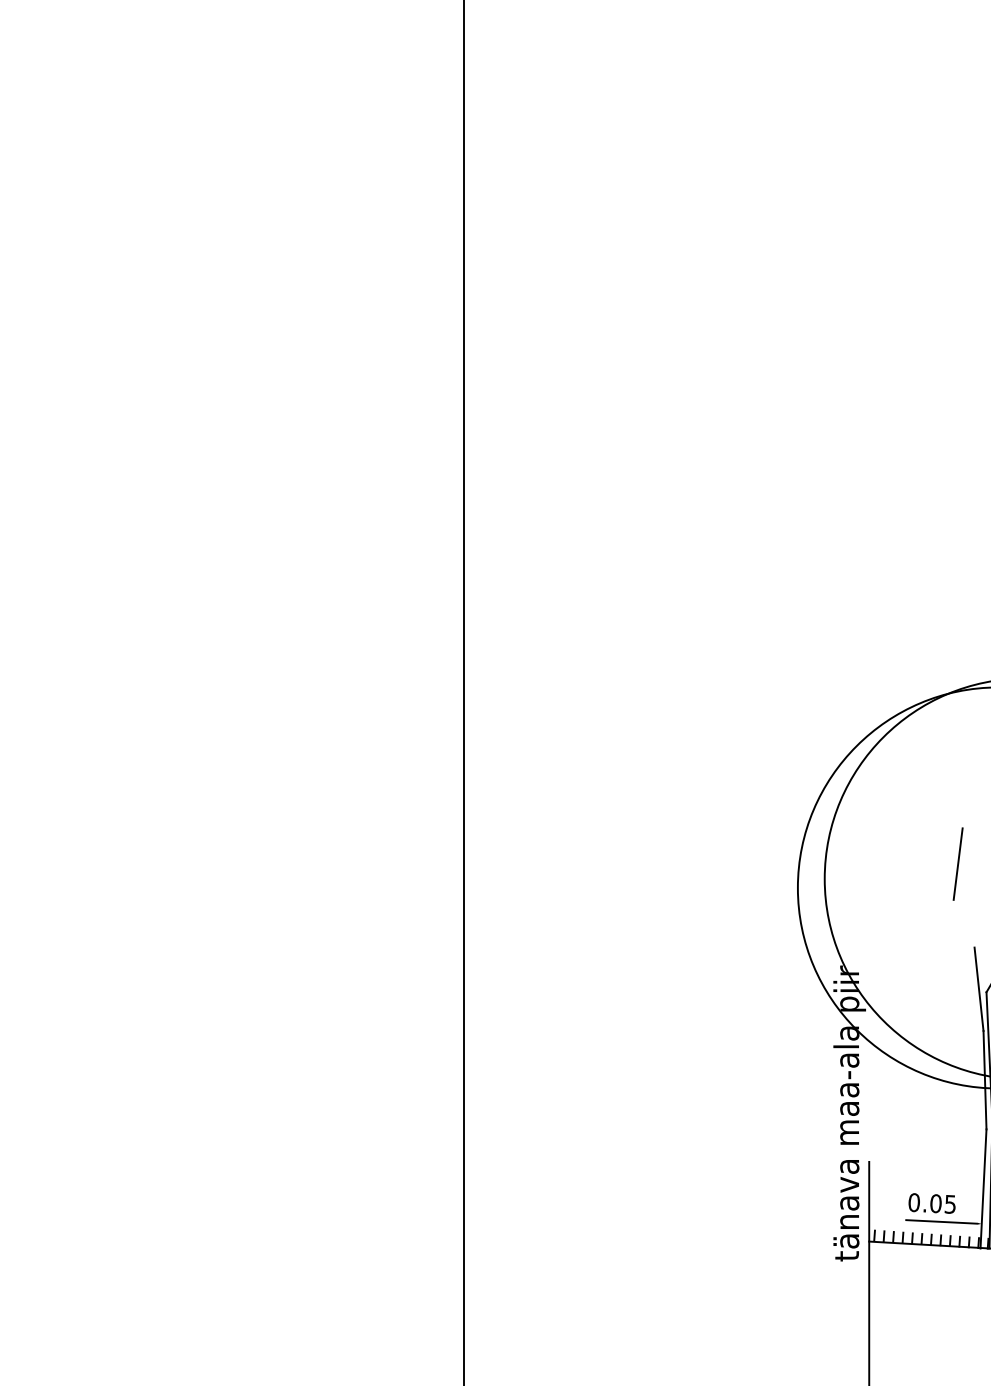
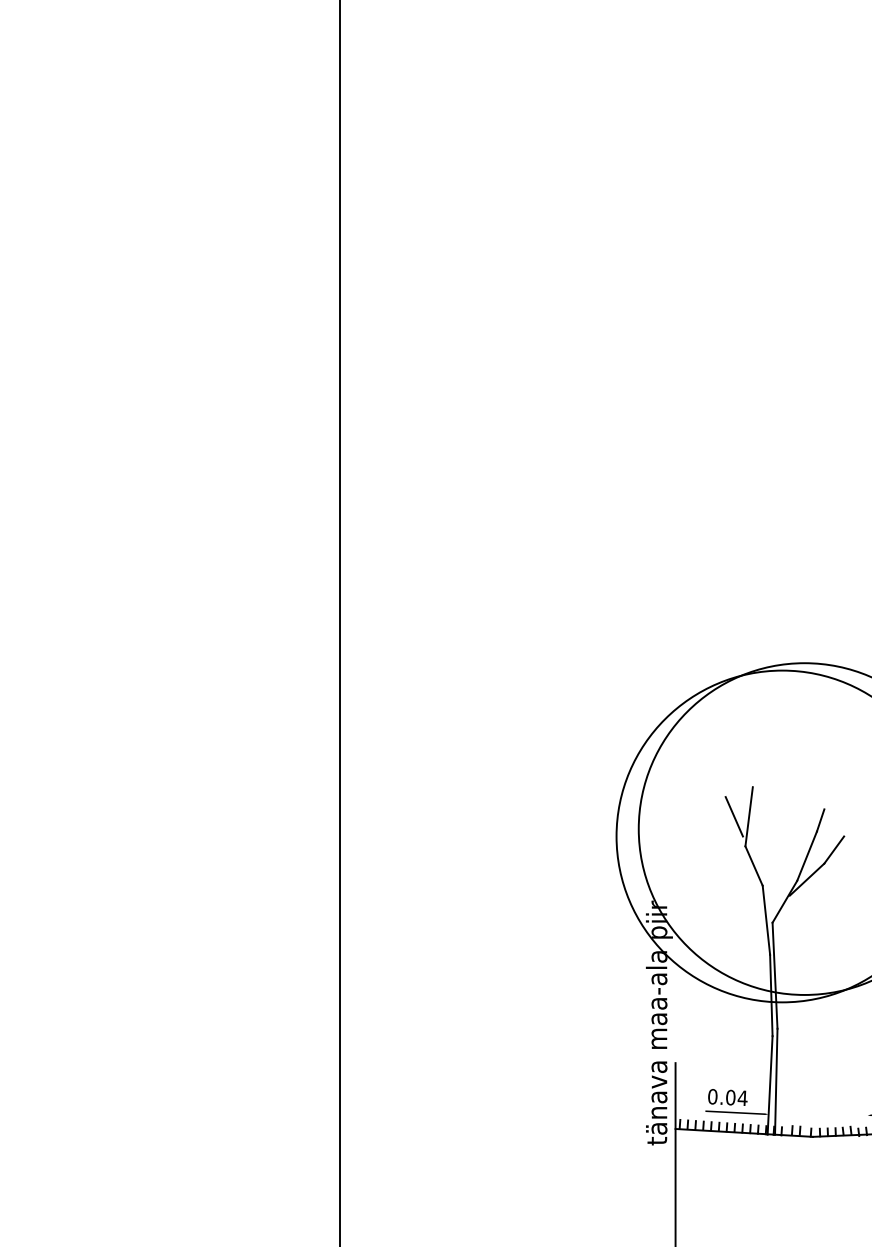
line: (939, 863) -> (733, 816), added
line: (963, 923) -> (753, 865), added
text: (950, 1204) -> (742, 1098), 0.05 -> 0.04

